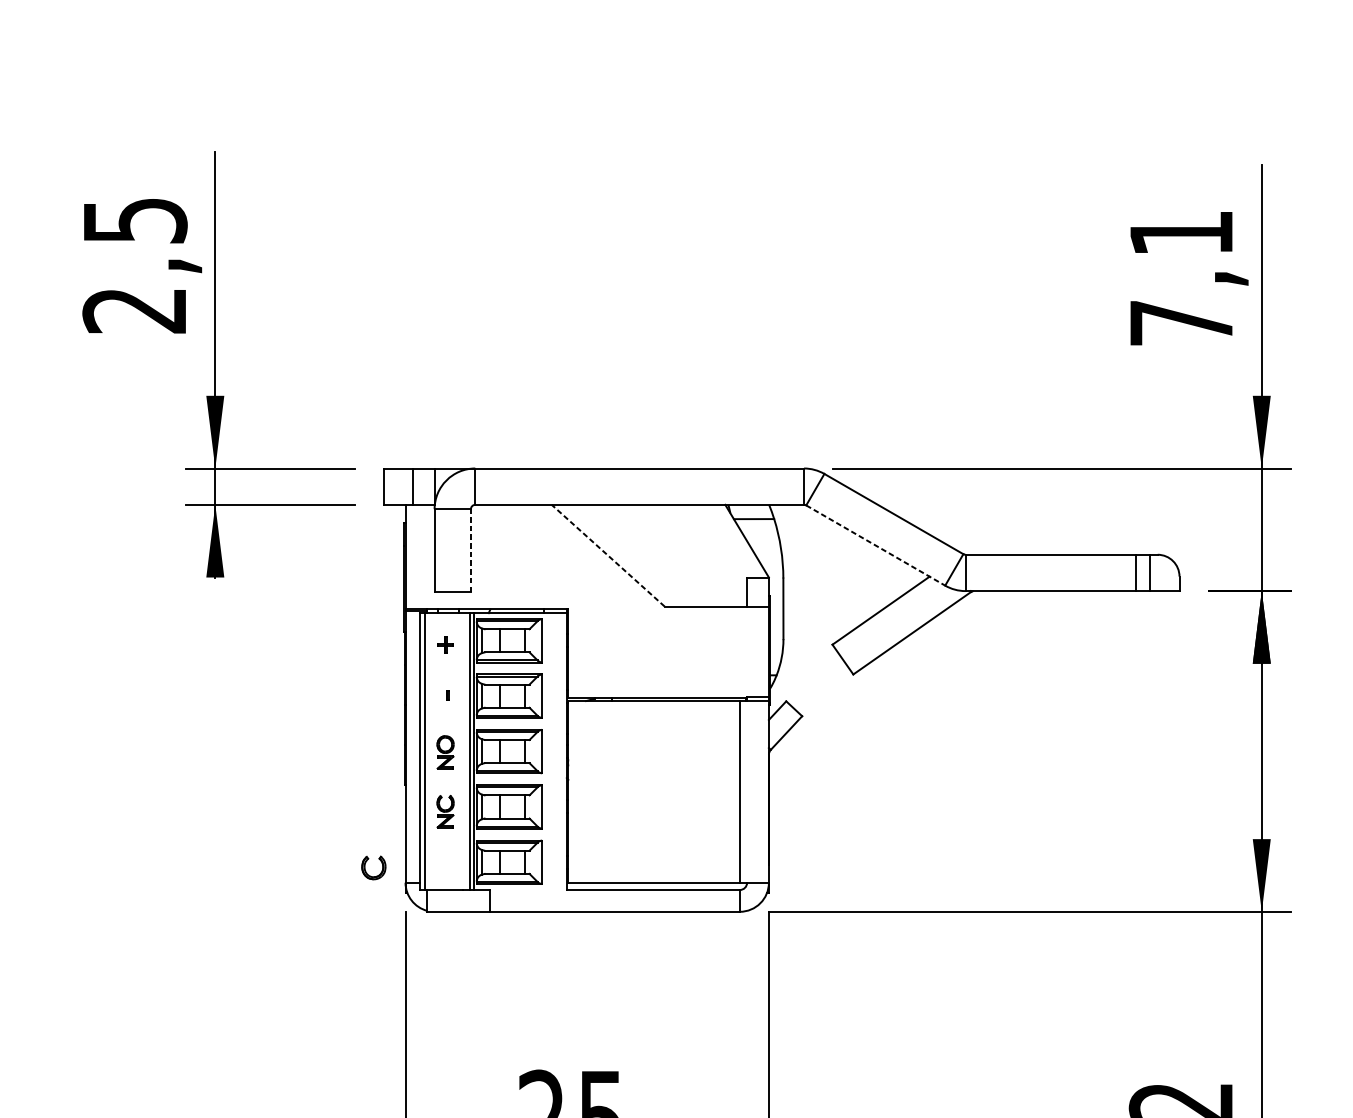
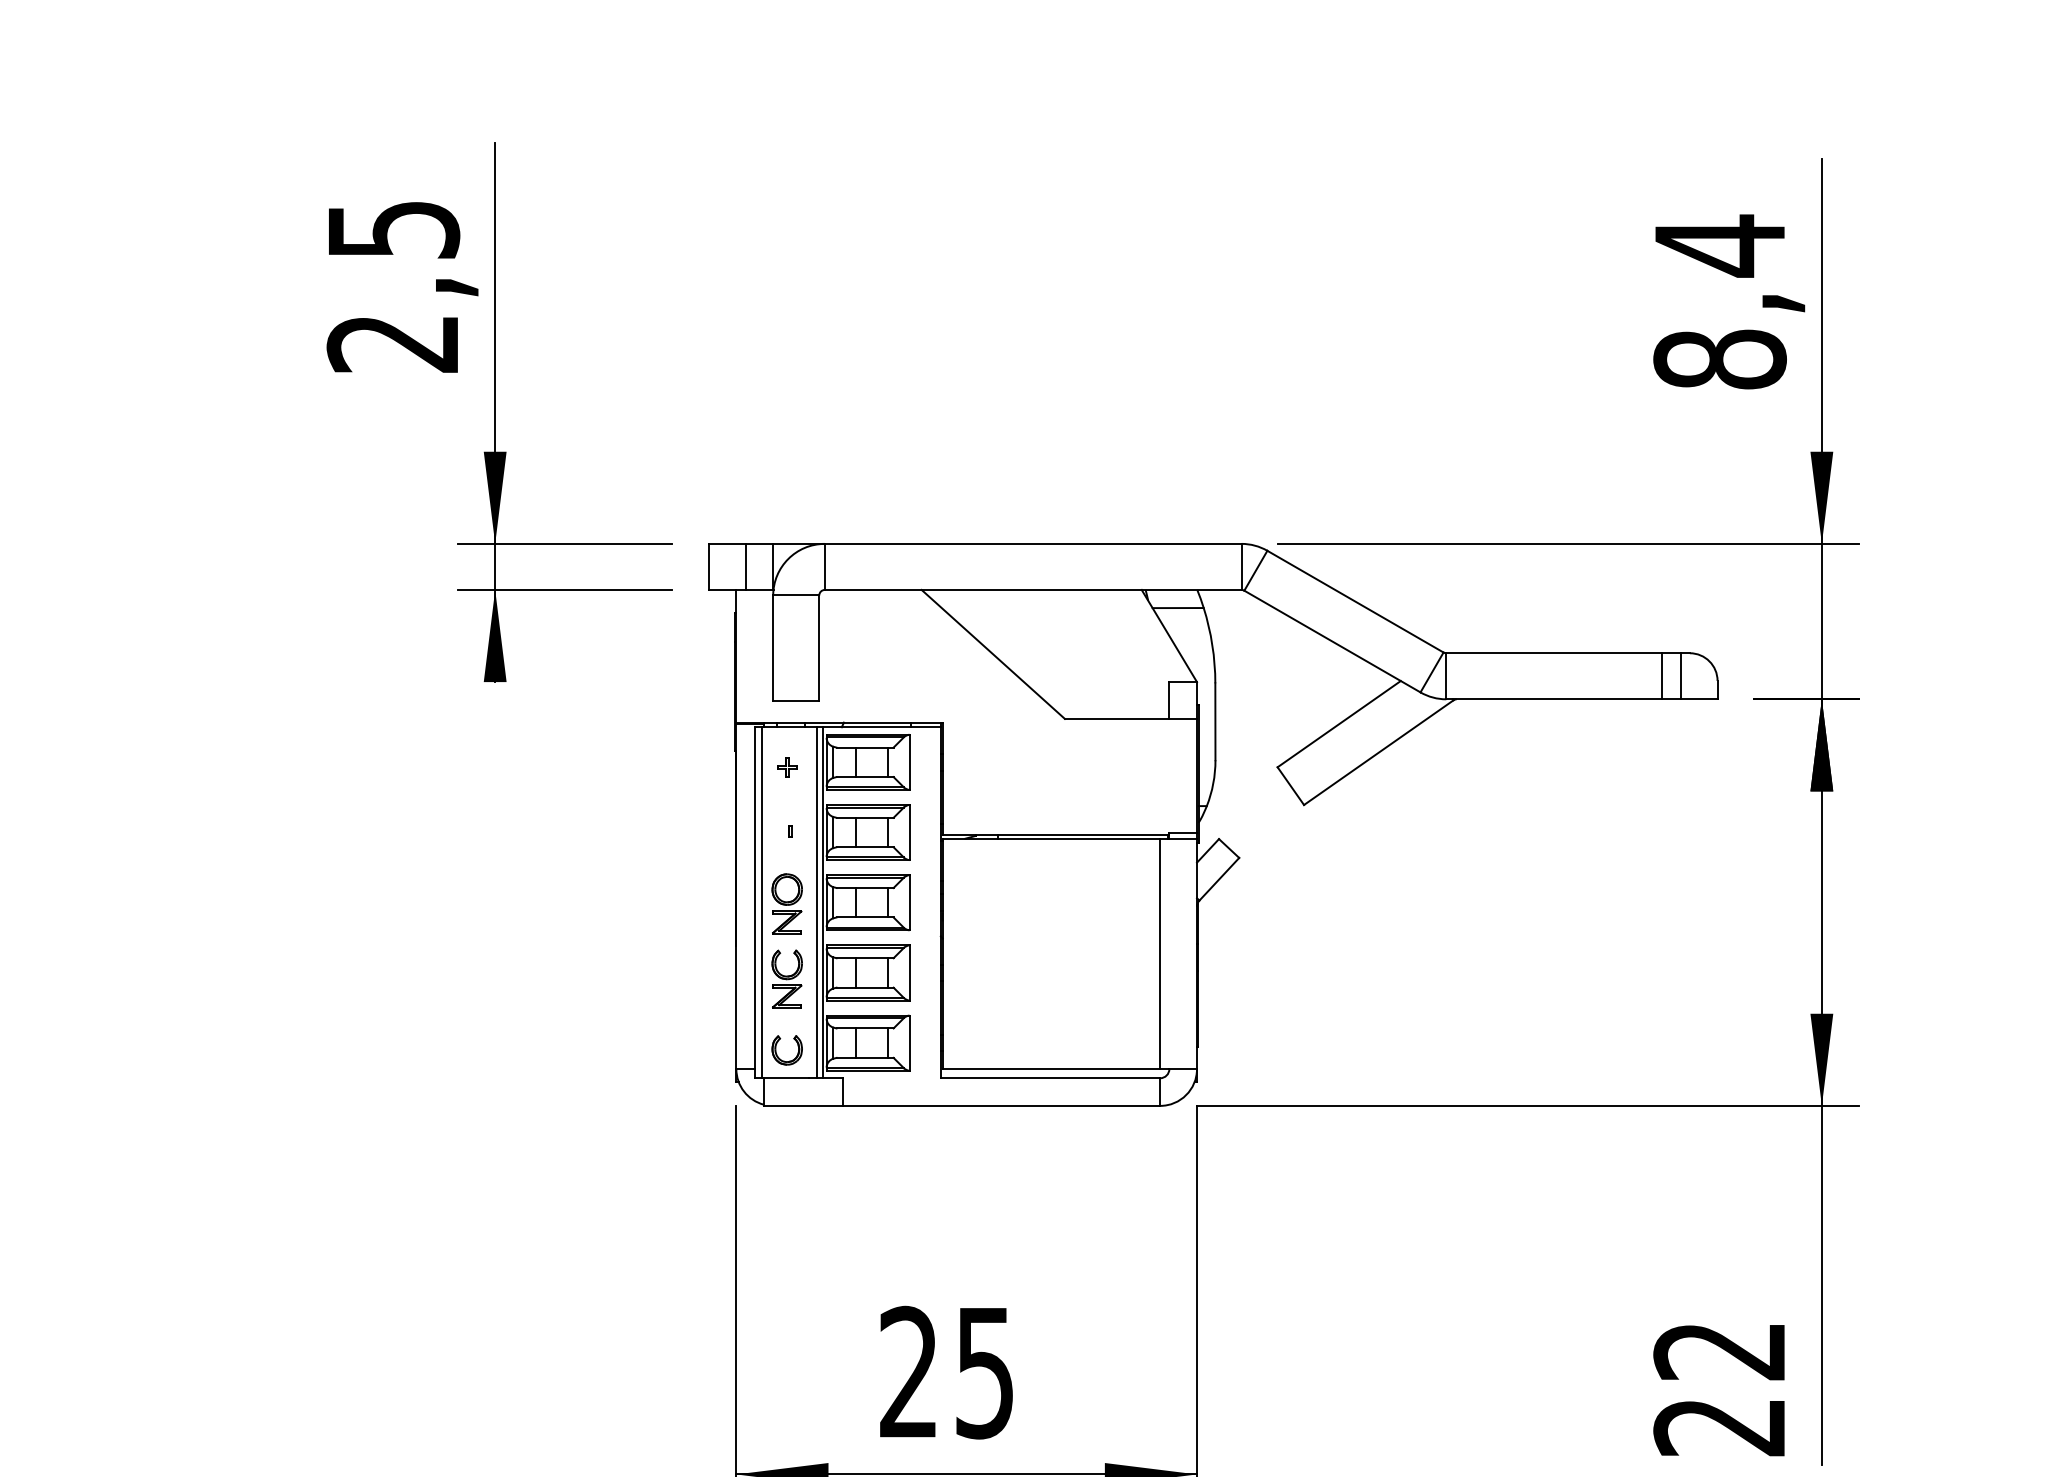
text: (1181, 277) -> (1719, 301), 7,1 -> 8,4
line: (875, 545) -> (1332, 641), dashed -> solid
line: (471, 551) -> (819, 648), dashed -> solid
line: (607, 555) -> (992, 654), dashed -> solid
part: (445, 752) -> (786, 903), size x1.43
part: (445, 811) -> (786, 978), size x1.43
part: (366, 871) -> (777, 1054), moved

